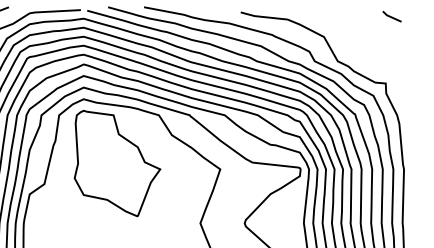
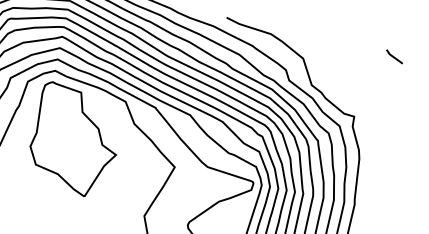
line: (391, 16) -> (394, 56), moved

